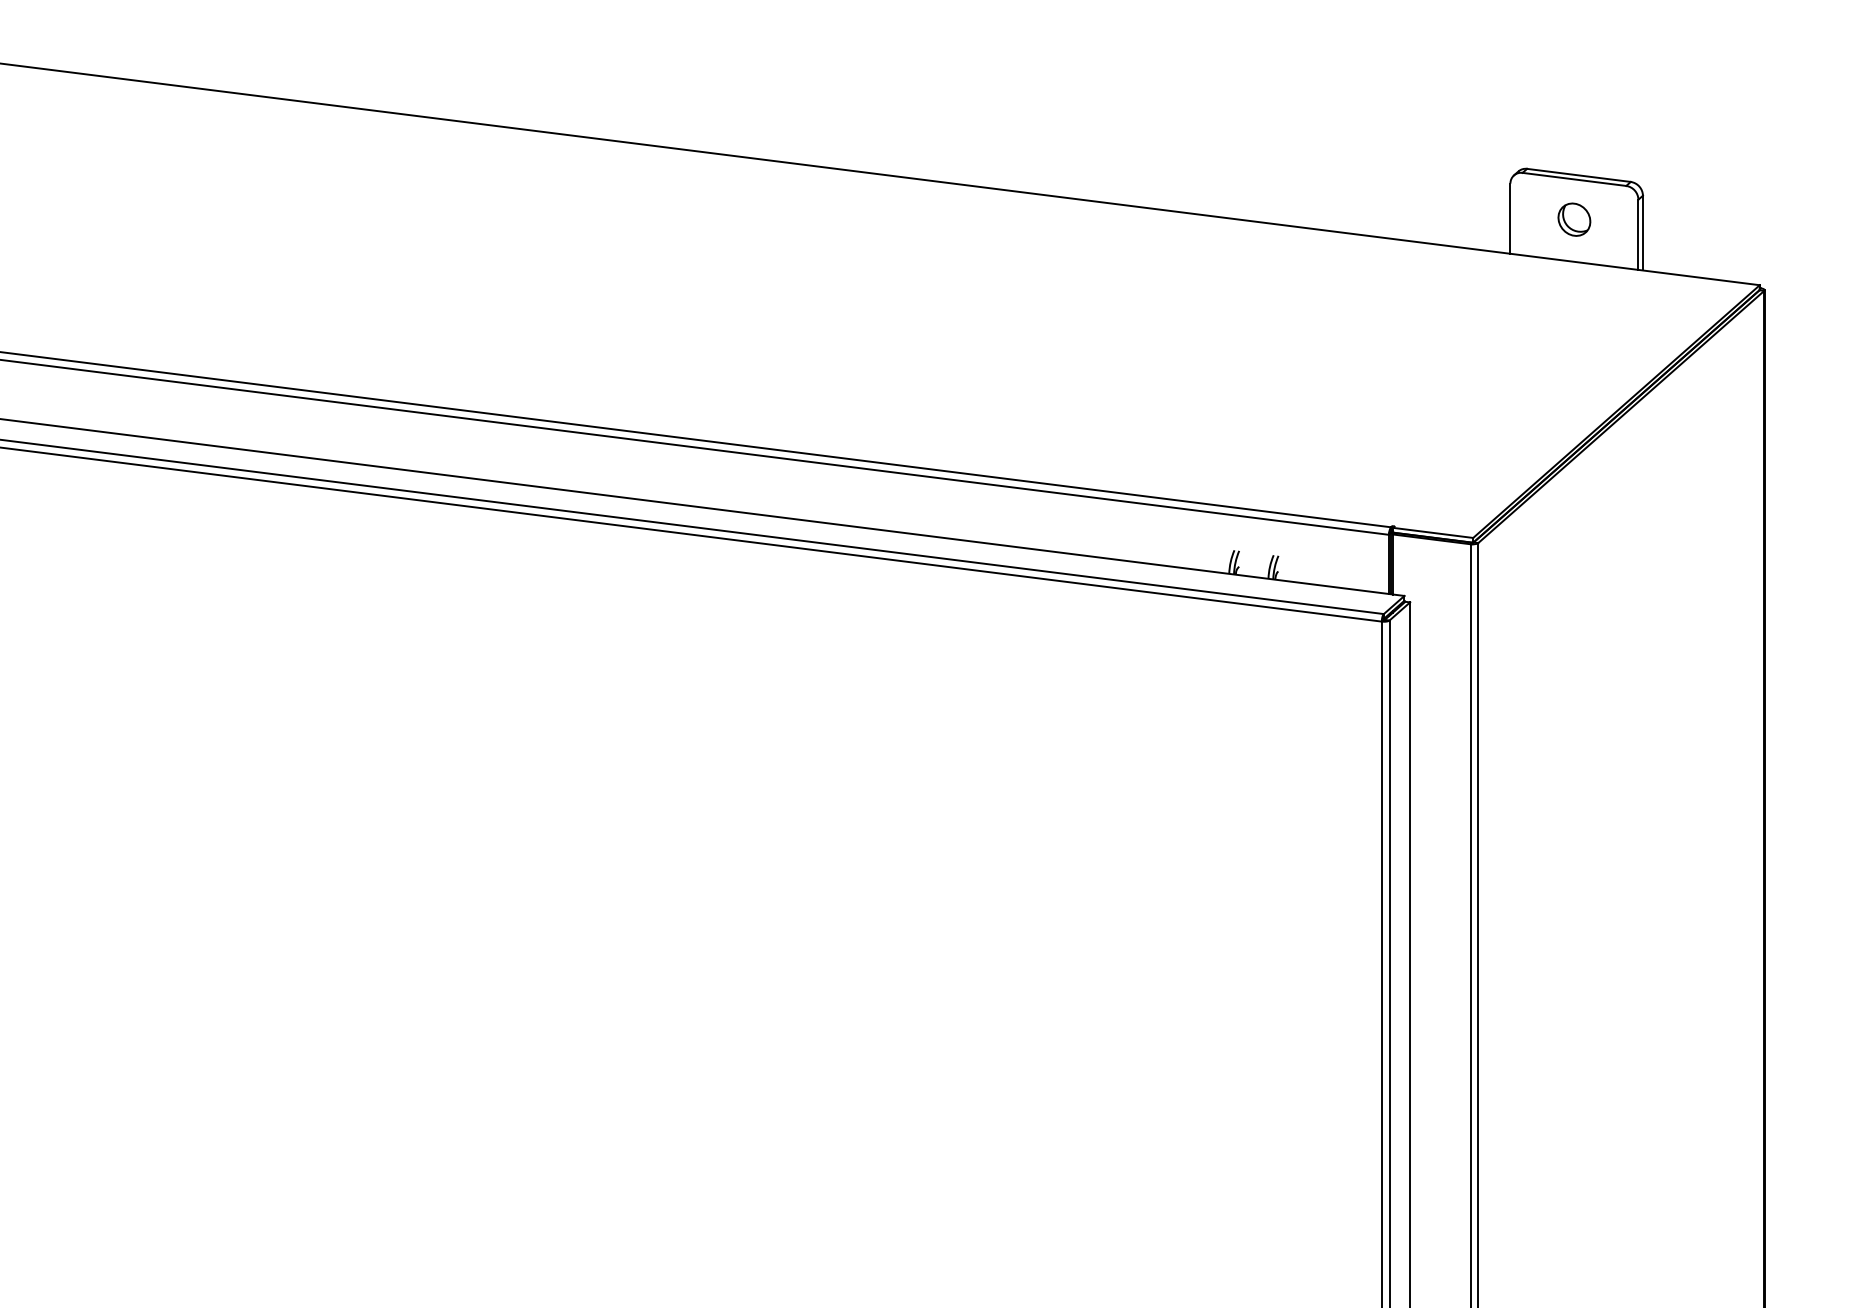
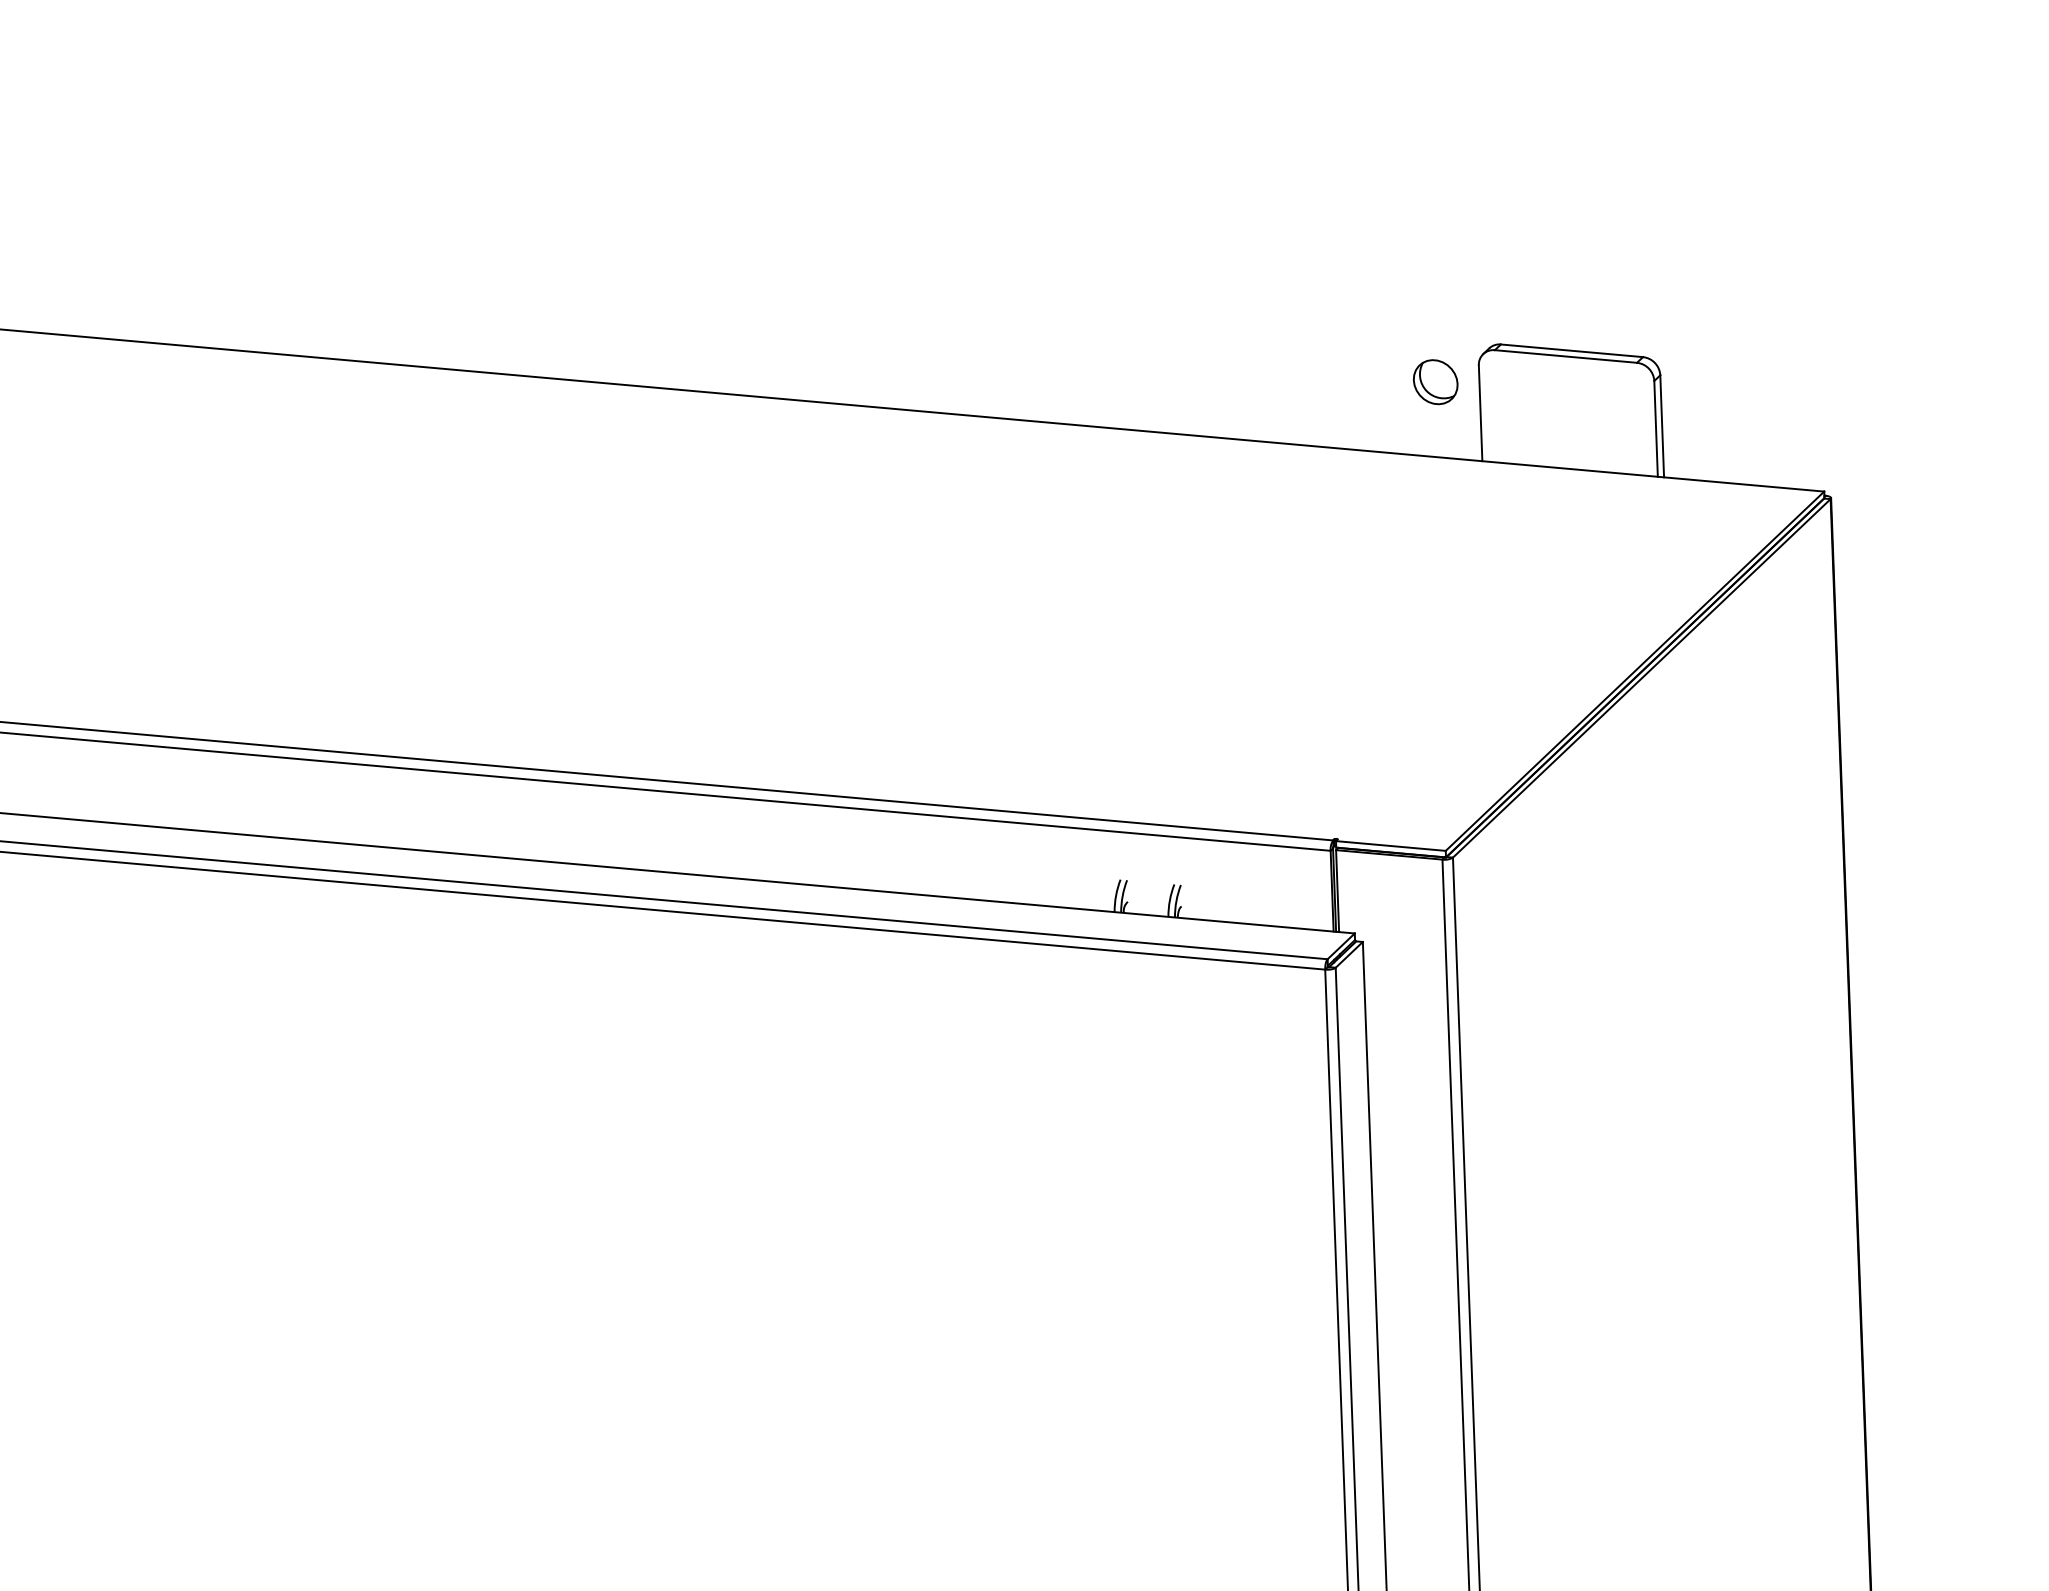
part: (1574, 219) -> (1435, 381), moved

